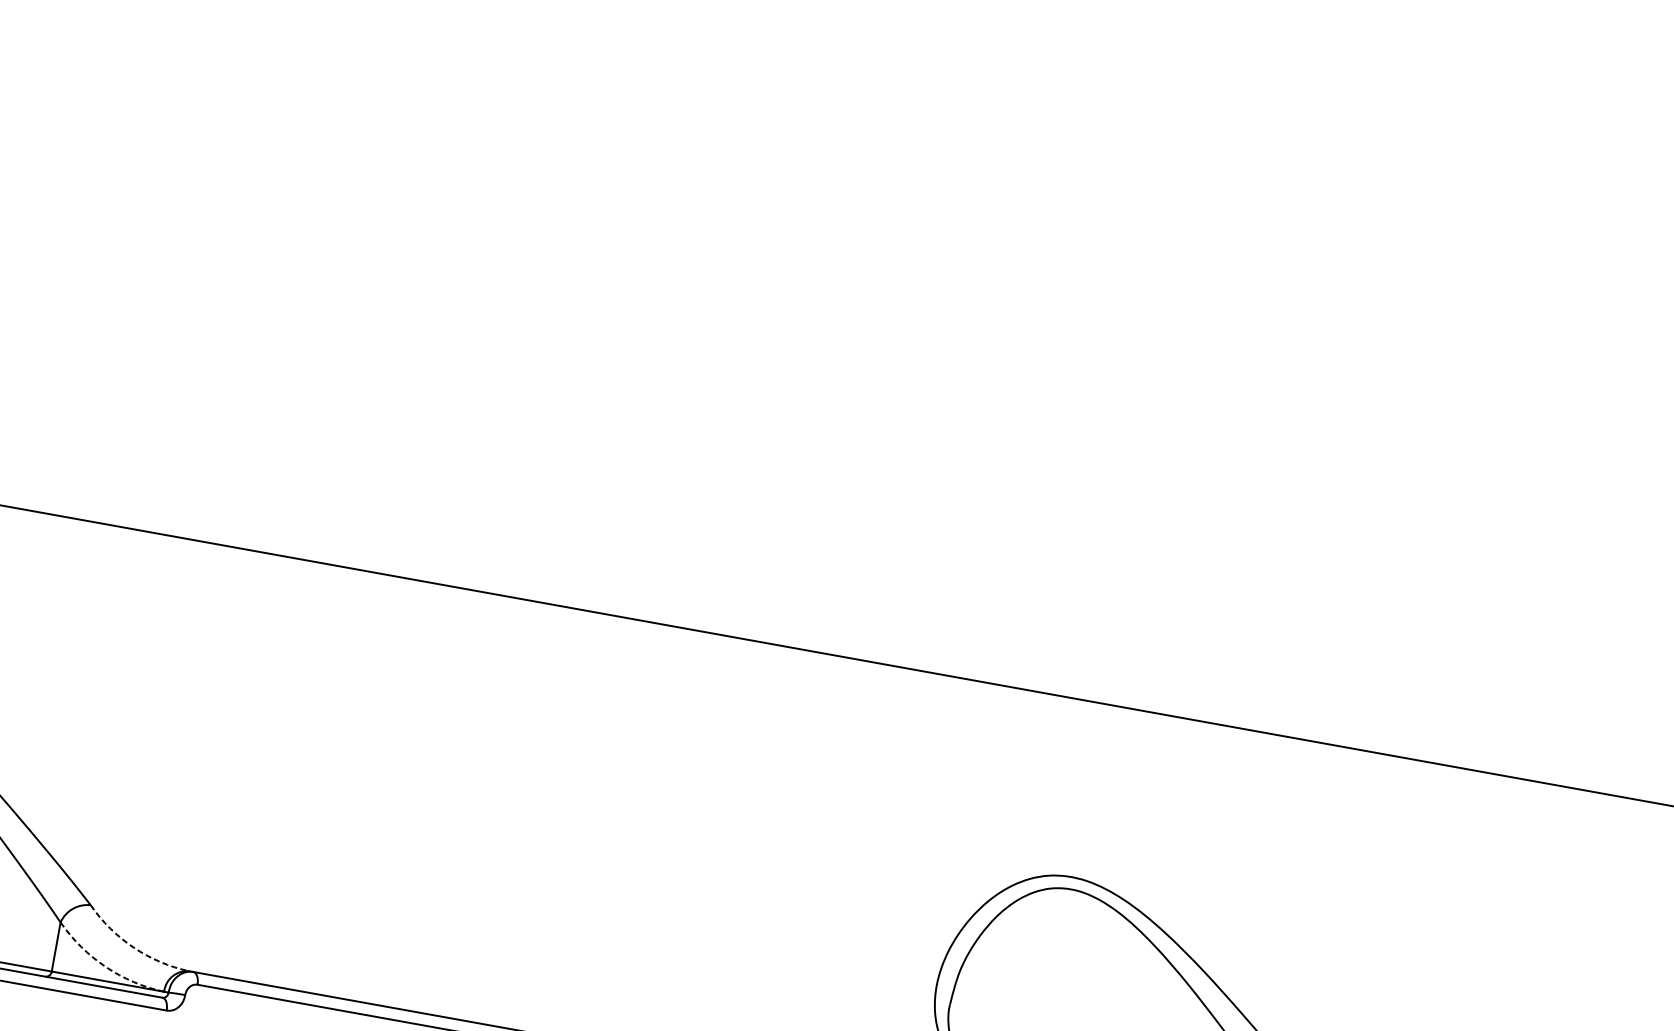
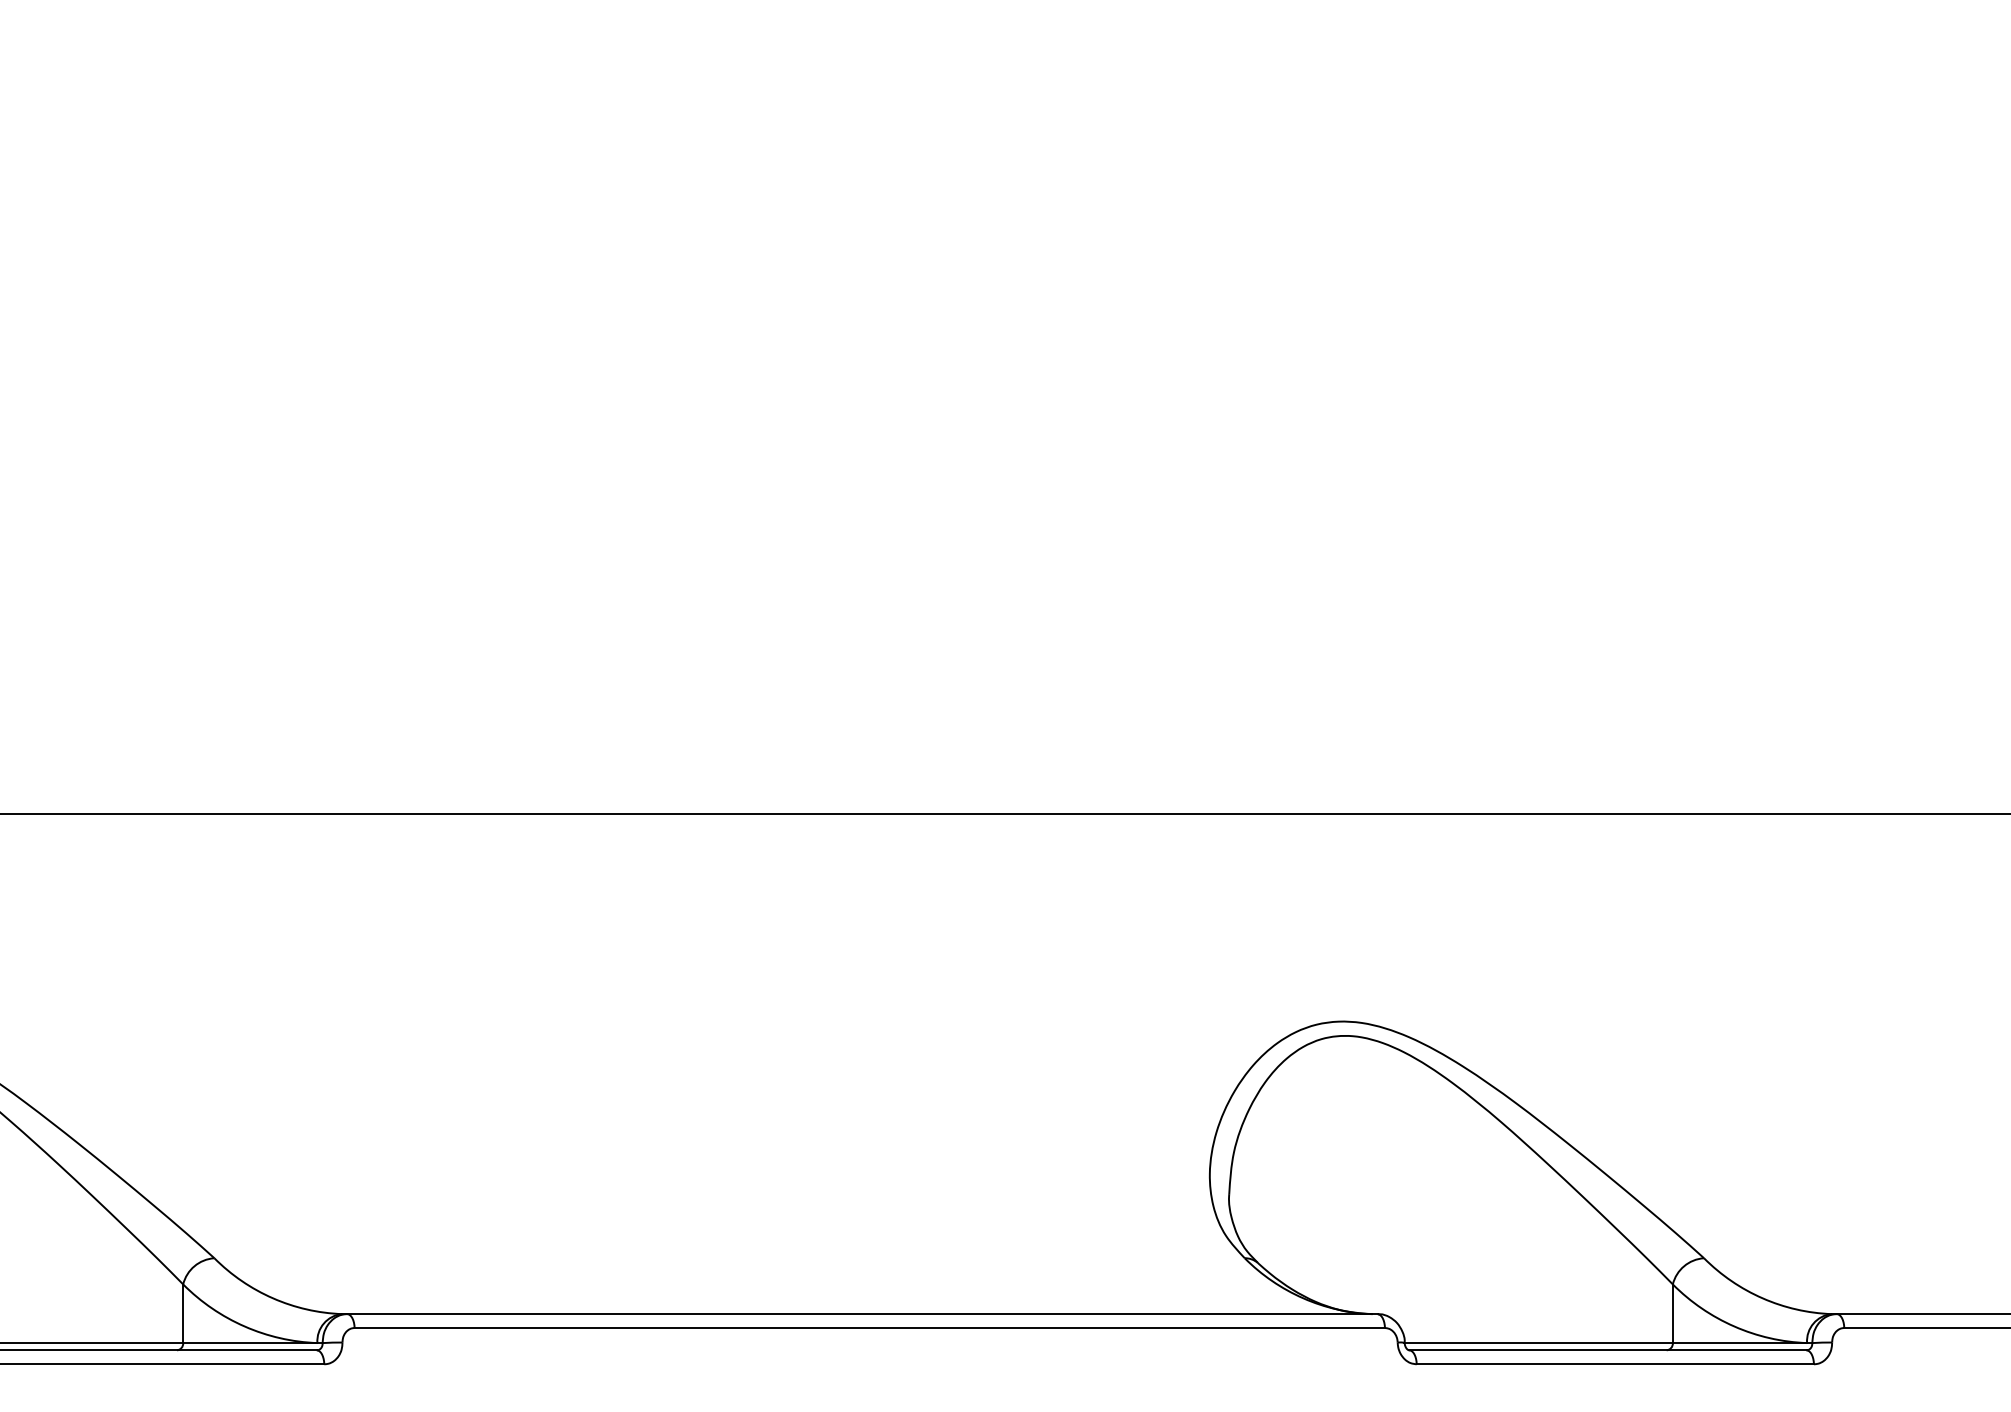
arc: (134, 947) -> (273, 1298), dashed -> solid
arc: (105, 966) -> (244, 1326), dashed -> solid

